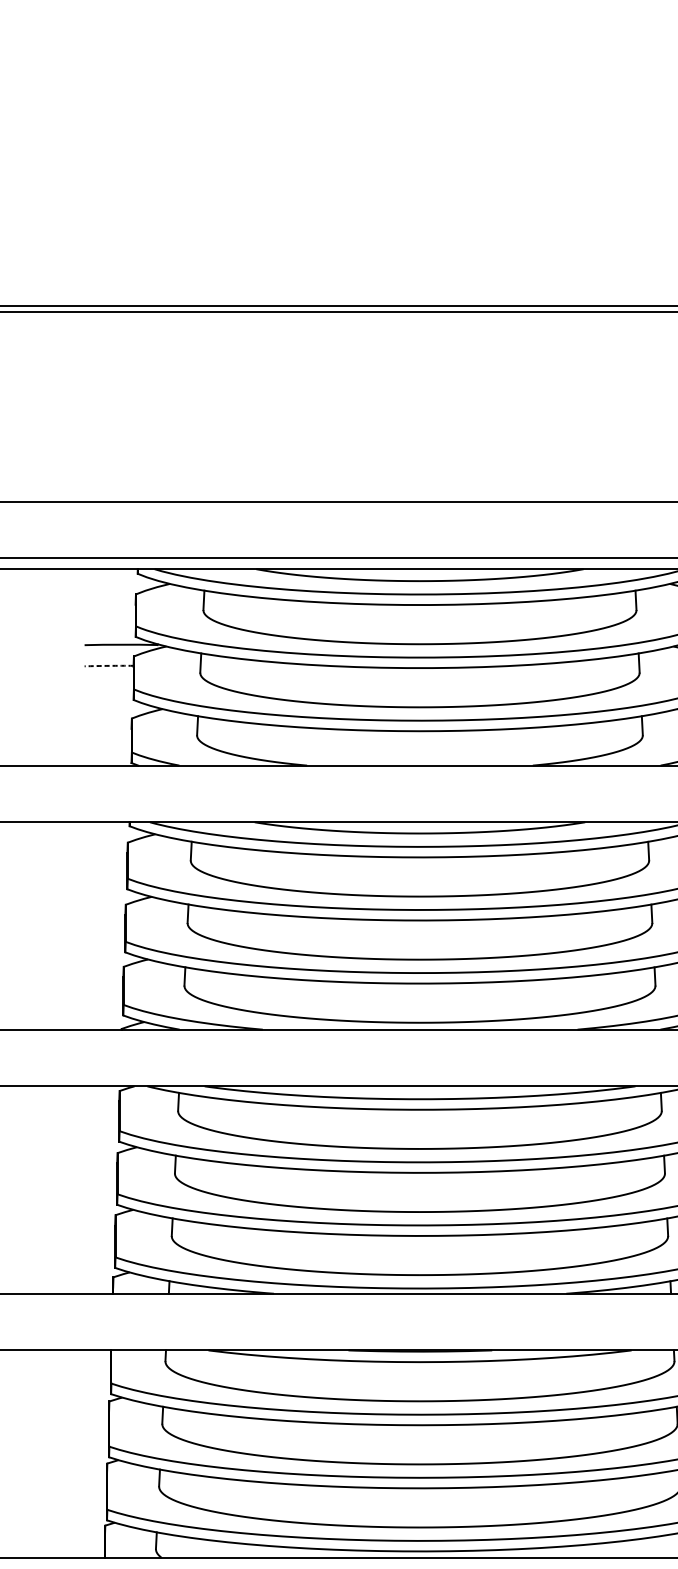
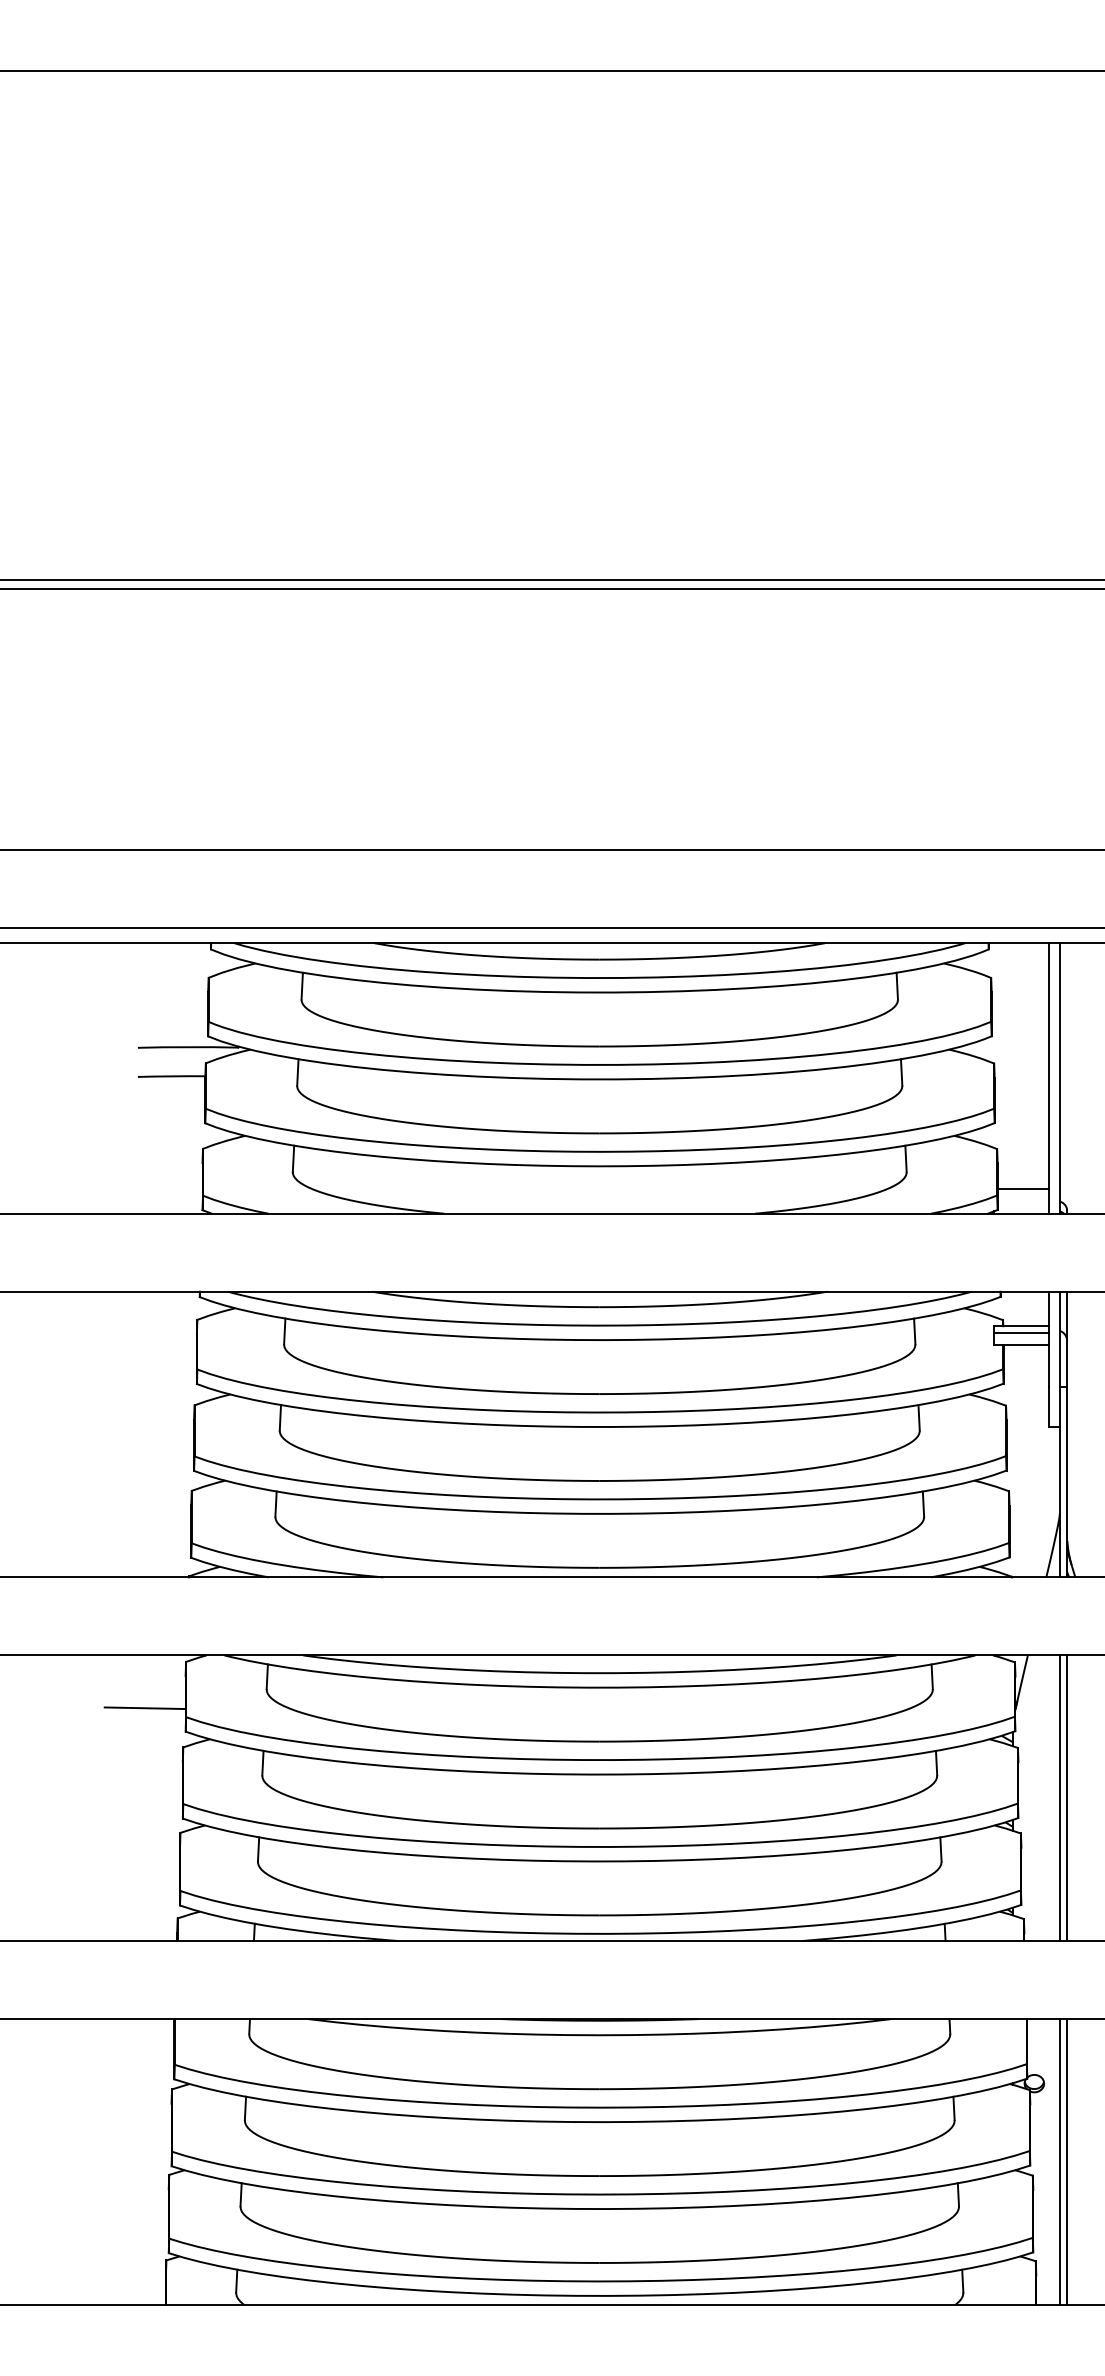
arc: (109, 666) -> (171, 1076), dashed -> solid
line: (89, 1124) -> (144, 1708), added

